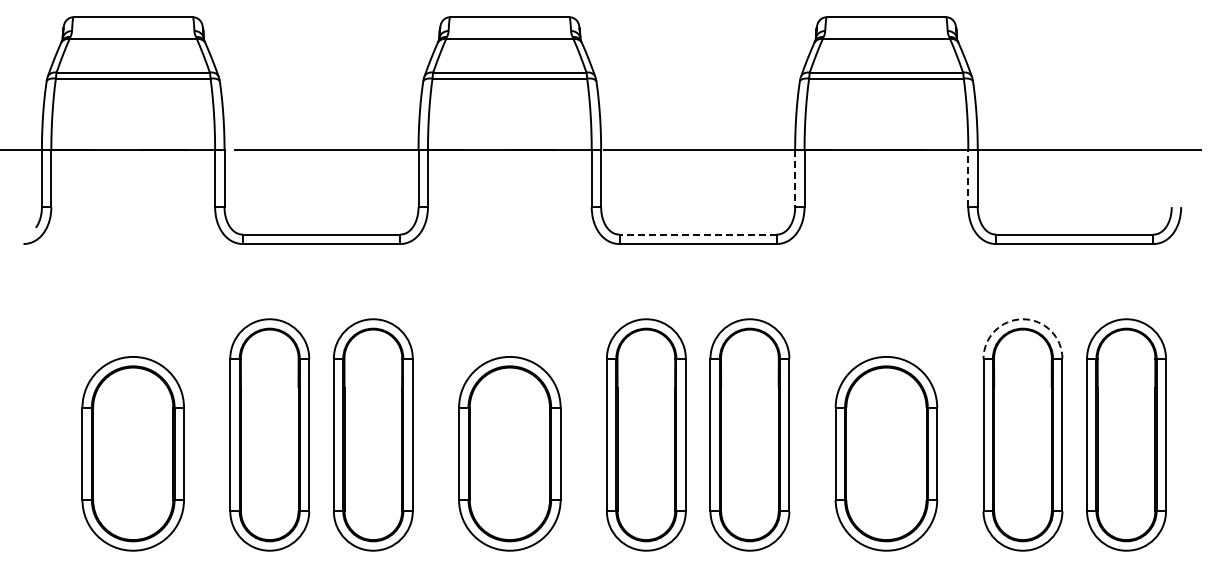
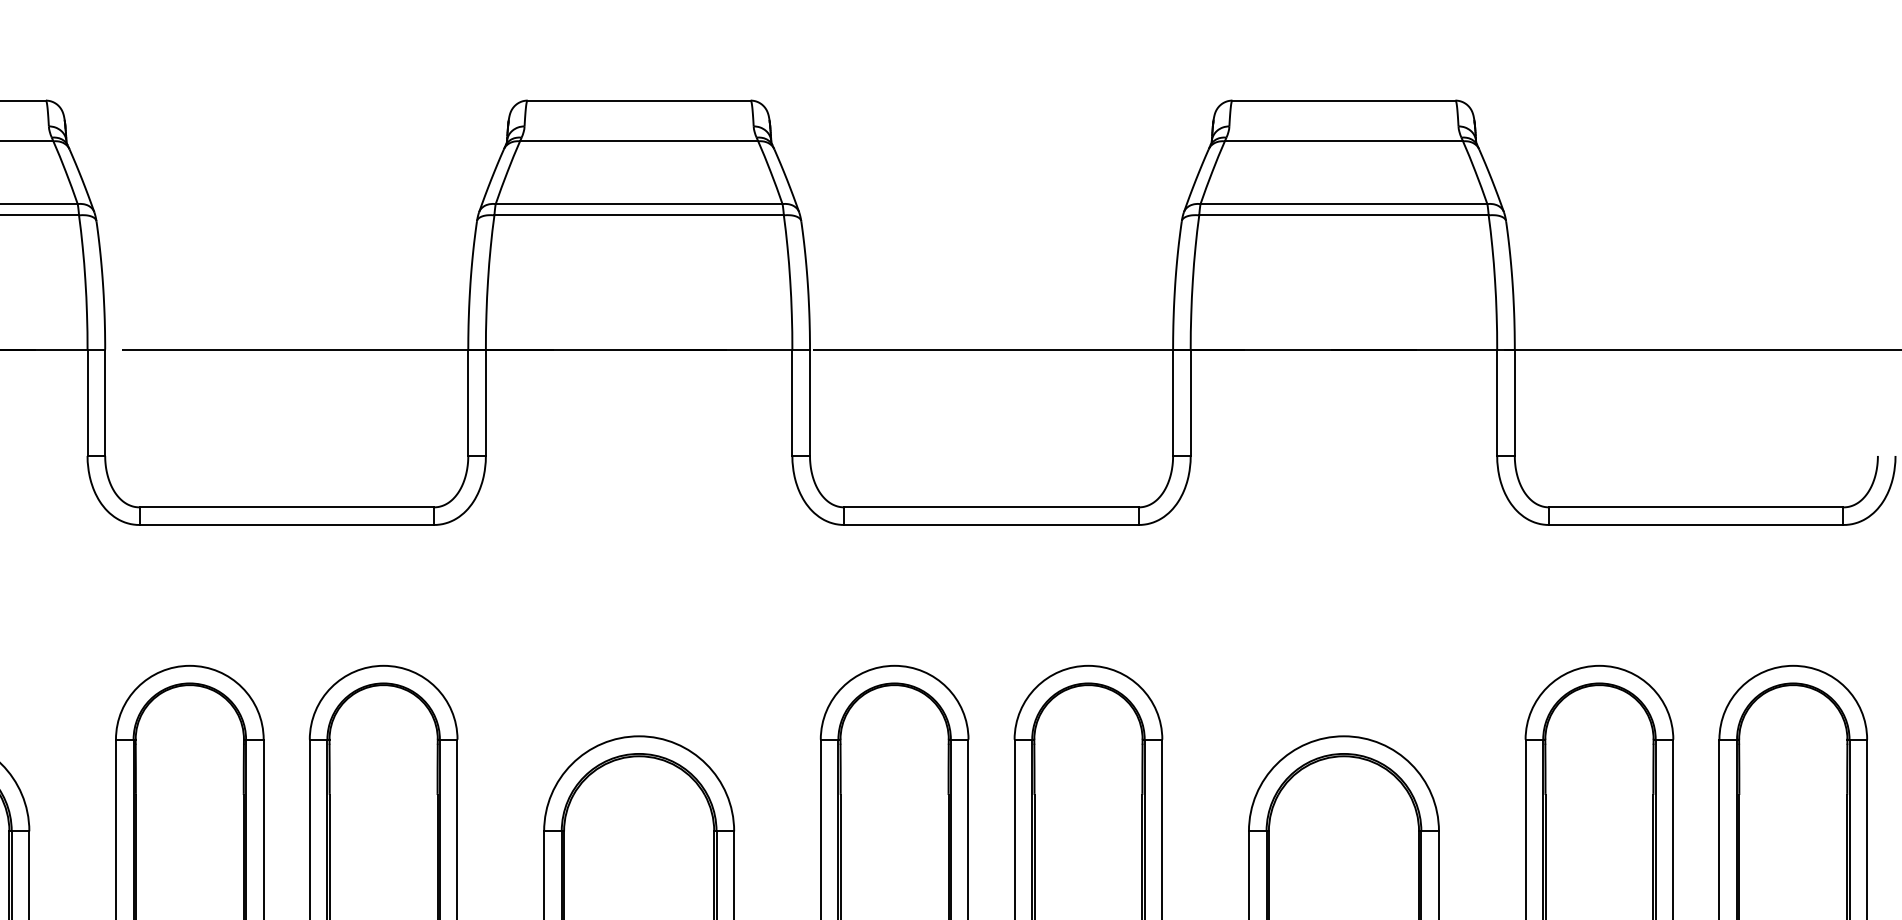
line: (968, 178) -> (1497, 402), dashed -> solid
line: (795, 179) -> (1173, 404), dashed -> solid
line: (698, 234) -> (992, 507), dashed -> solid
arc: (1022, 319) -> (1598, 666), dashed -> solid

